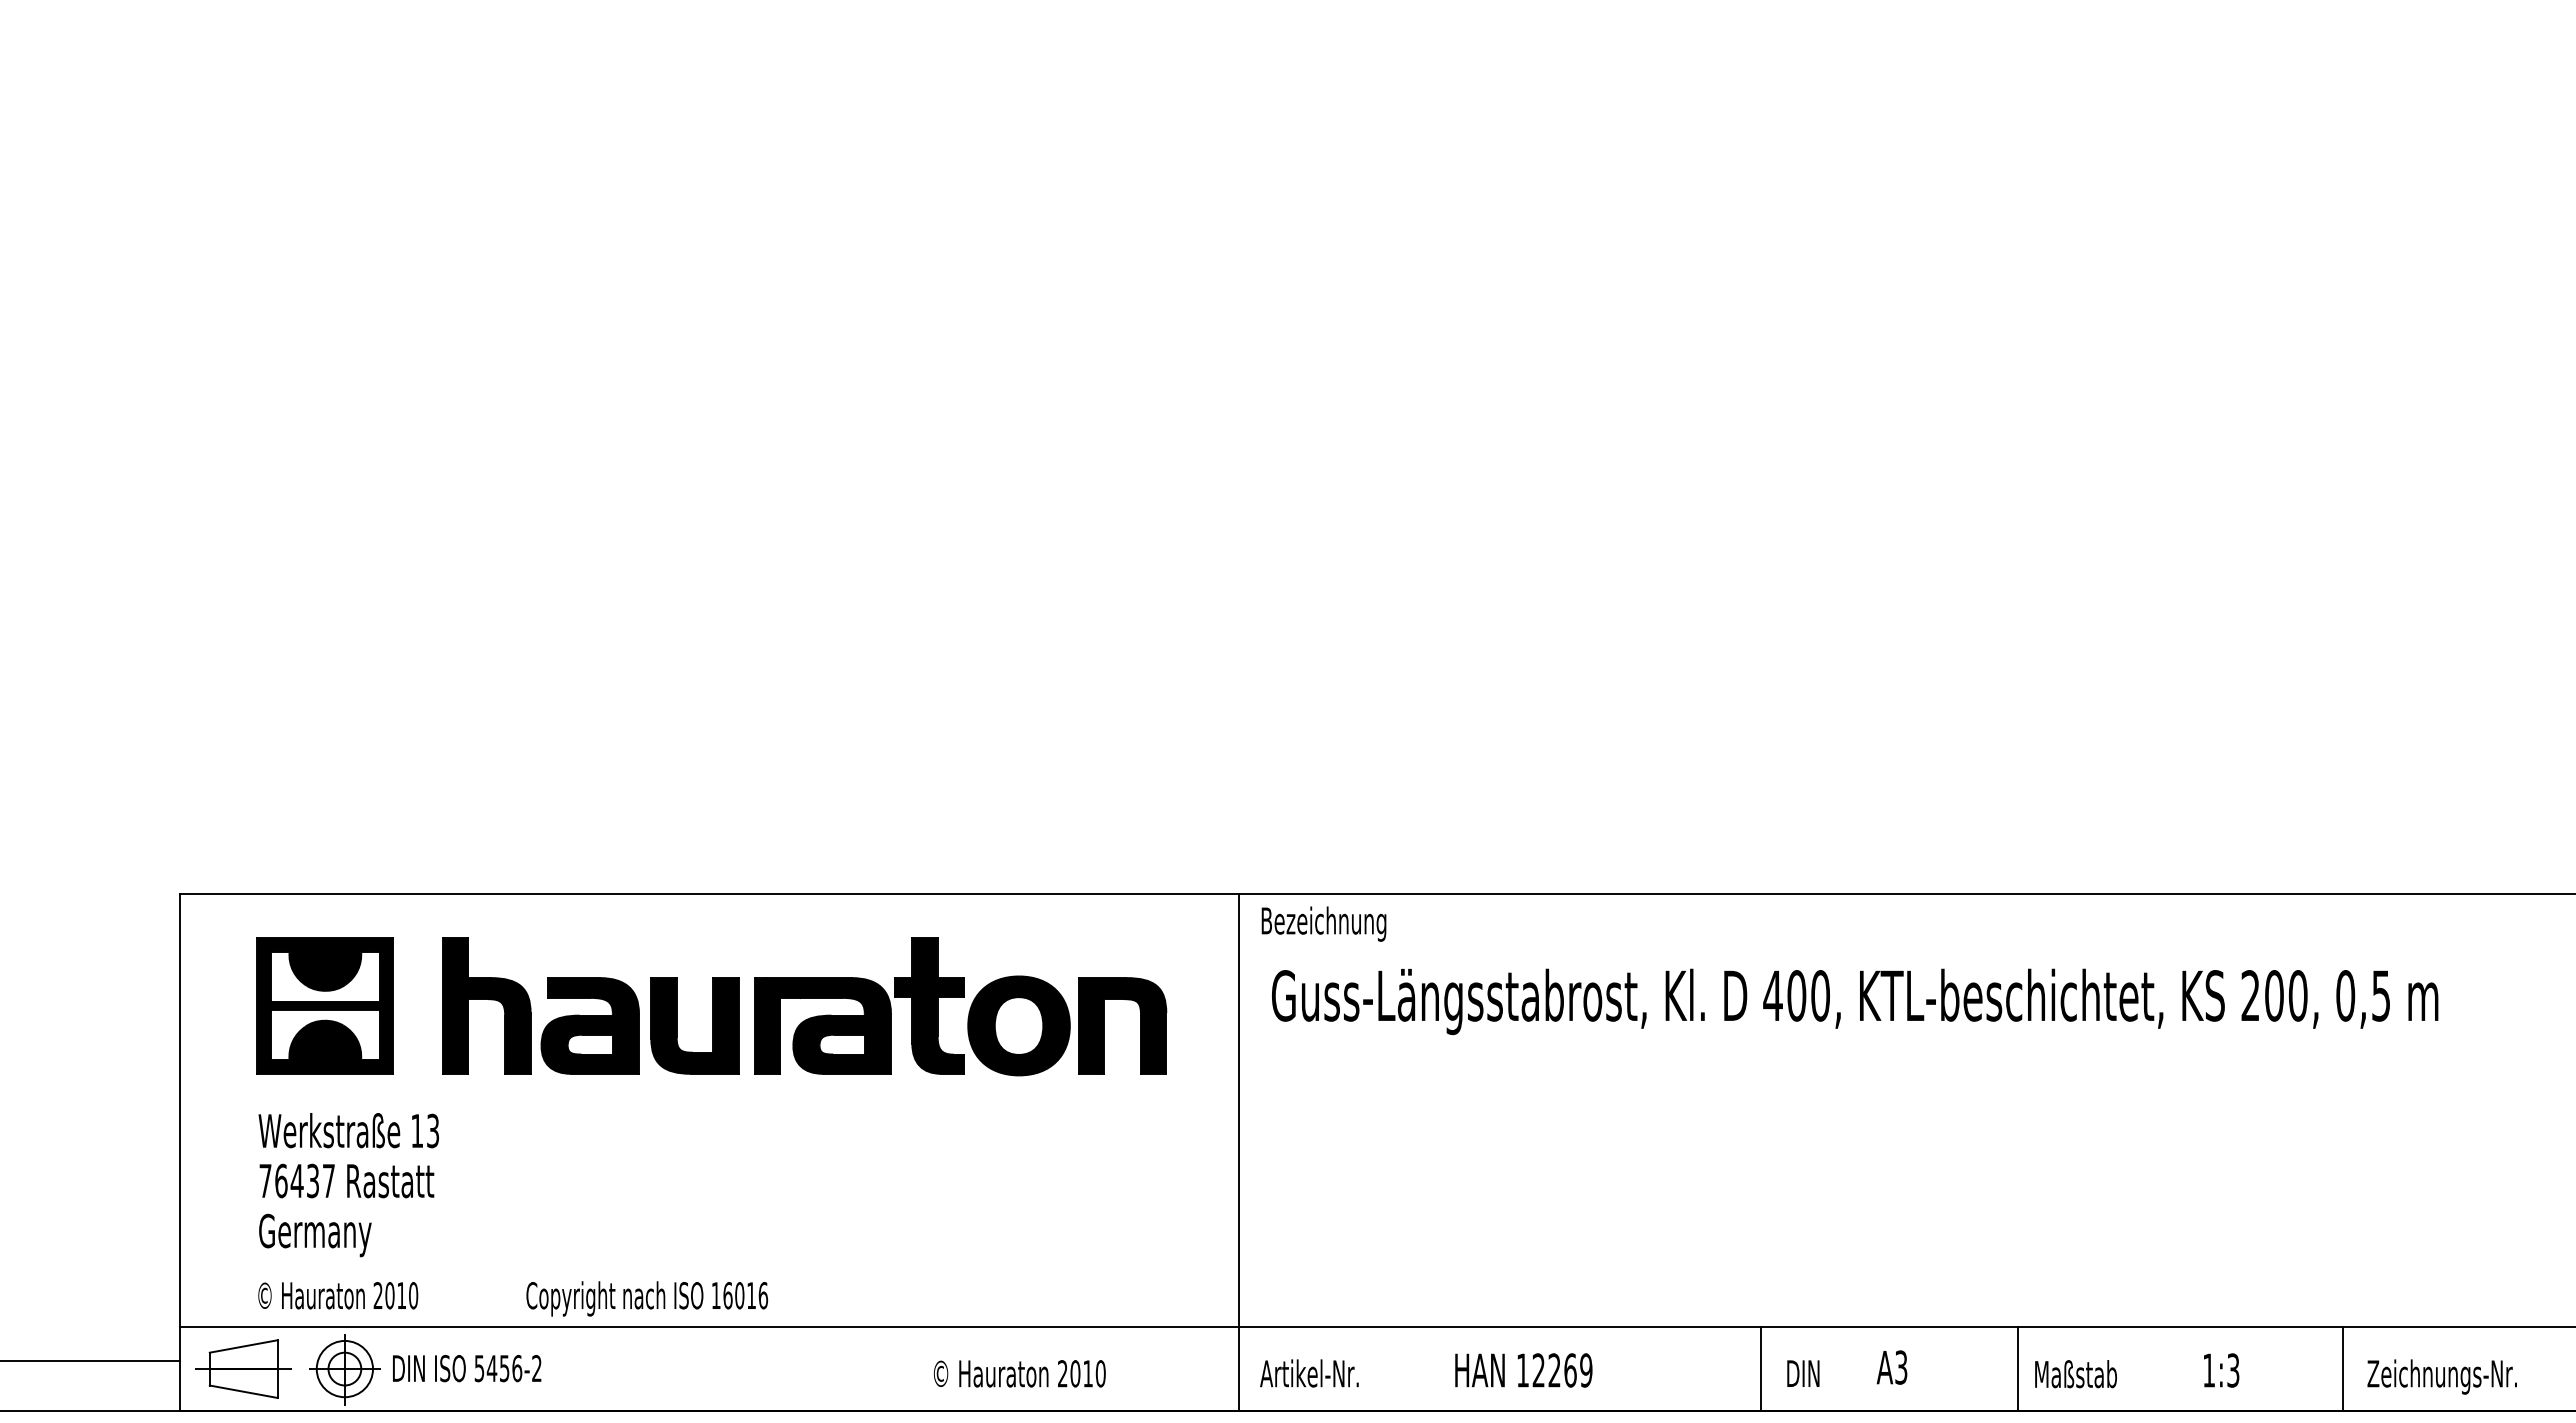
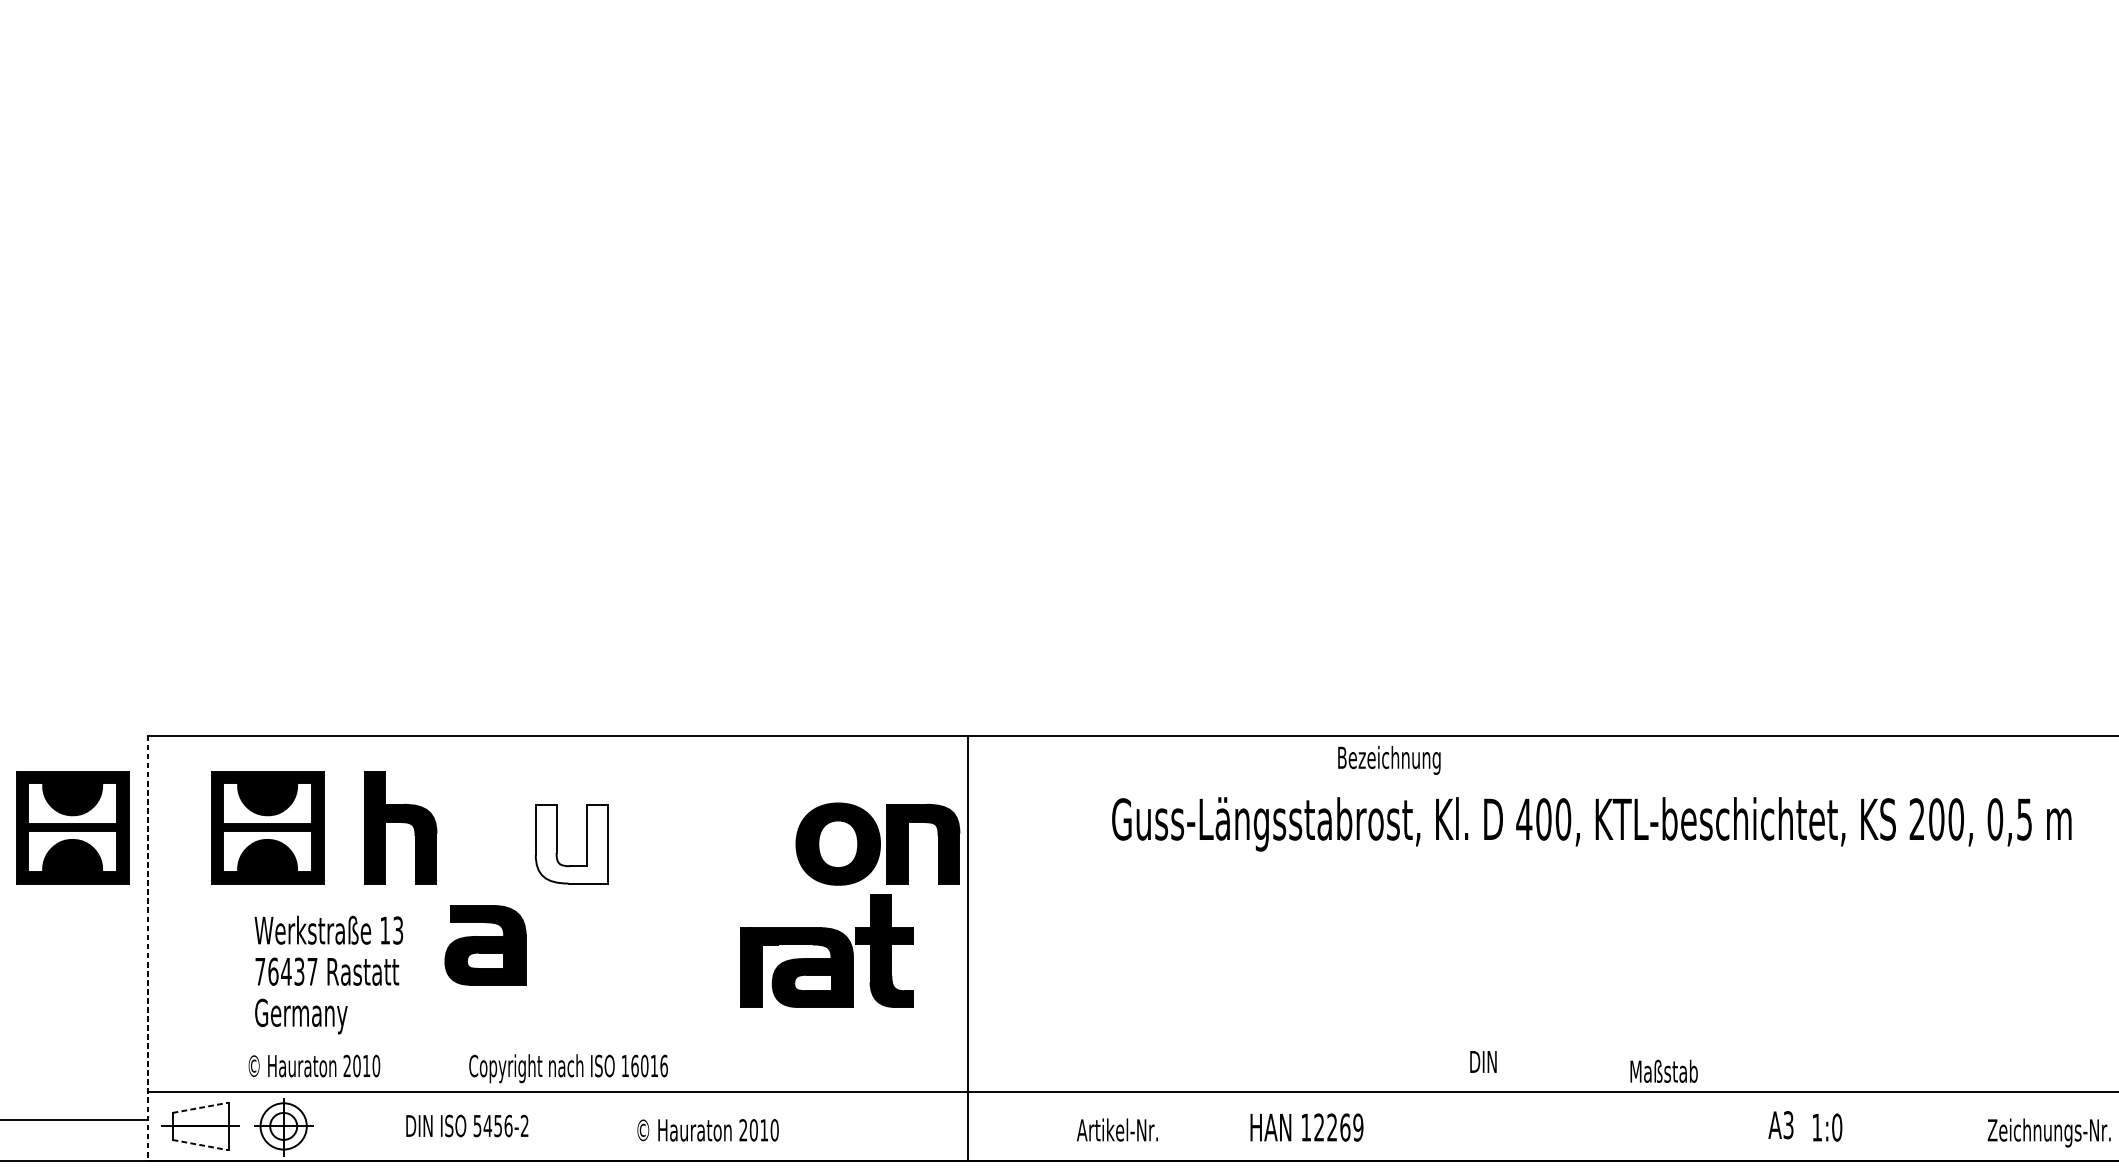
text: (1323, 923) -> (1388, 759), moved
text: (1855, 1001) -> (1592, 824), moved
part: (87, 1005) -> (71, 827), added
part: (859, 1005) -> (827, 950), moved
part: (589, 1025) -> (484, 944), moved
fill: (694, 1025) -> (571, 843), removed
line: (1239, 1151) -> (968, 947), moved
line: (180, 1152) -> (148, 948), solid -> dashed
text: (348, 1185) -> (328, 975), moved
text: (513, 1298) -> (458, 1068), moved
line: (243, 1346) -> (200, 1107), solid -> dashed
text: (1891, 1367) -> (1780, 1125), moved
text: (467, 1368) -> (467, 1125), moved
line: (1761, 1368) -> (1449, 1125), removed
line: (2018, 1368) -> (1660, 1125), removed
line: (2342, 1368) -> (1926, 1125), removed
text: (1523, 1370) -> (1306, 1127), moved
text: (2233, 1370) -> (1837, 1127), 1:3 -> 1:0
text: (1019, 1373) -> (707, 1130), moved
text: (1309, 1373) -> (1117, 1130), moved
text: (1803, 1373) -> (1483, 1061), moved
text: (2075, 1374) -> (1663, 1071), moved
text: (2441, 1376) -> (2048, 1132), moved
line: (243, 1391) -> (200, 1144), solid -> dashed

